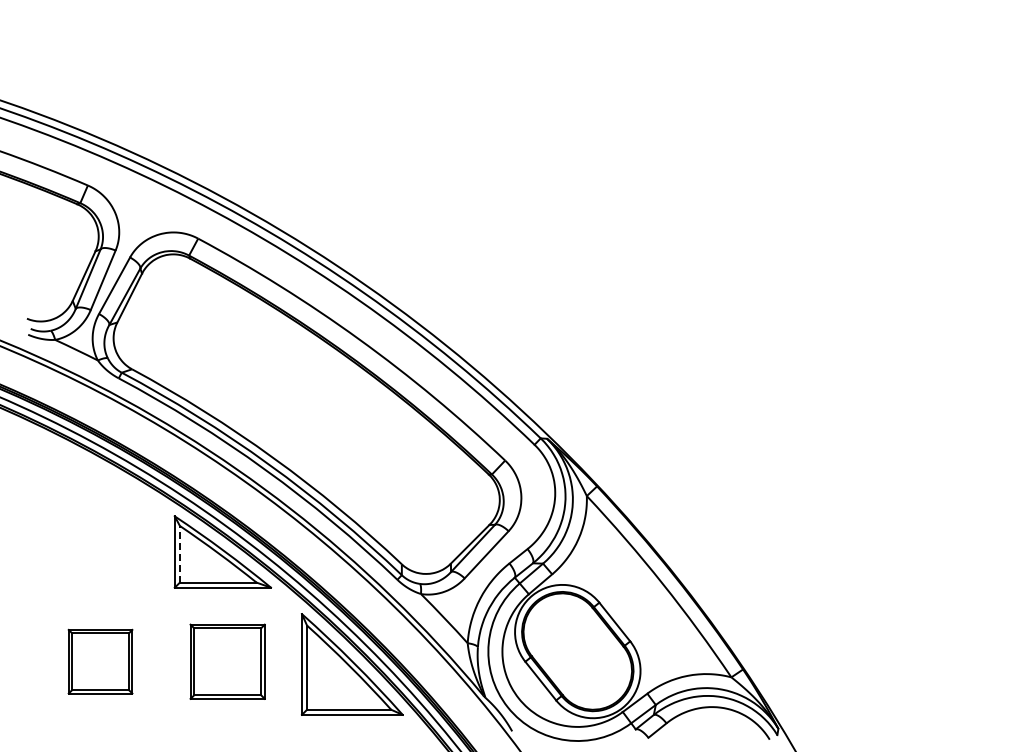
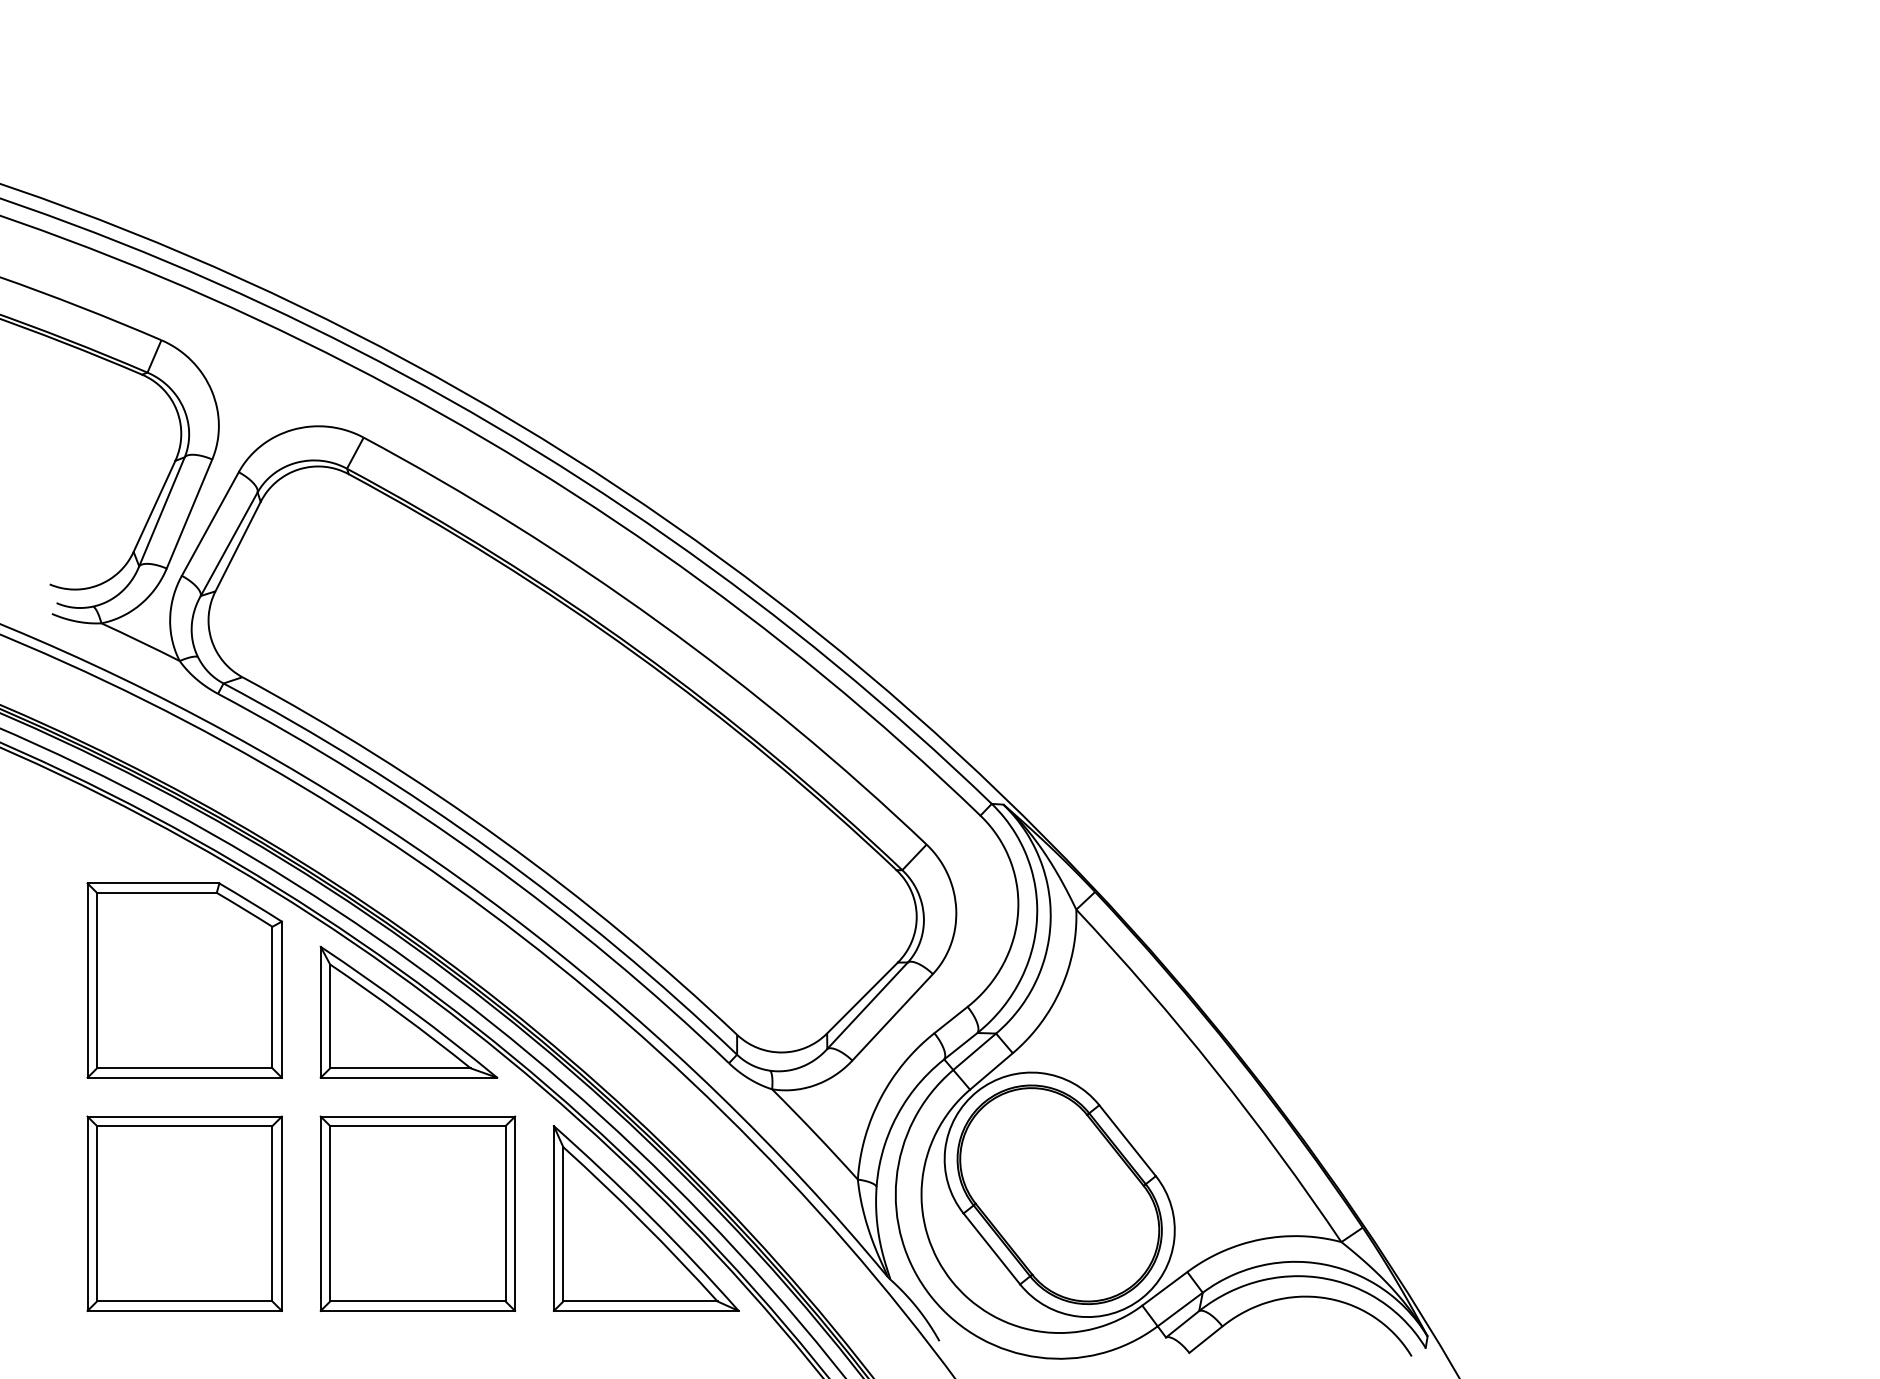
part: (100, 534) -> (184, 980), added
line: (179, 553) -> (329, 1014), dashed -> solid
part: (100, 661) -> (184, 1213), size x1.67
part: (227, 661) -> (417, 1213), size x1.43

